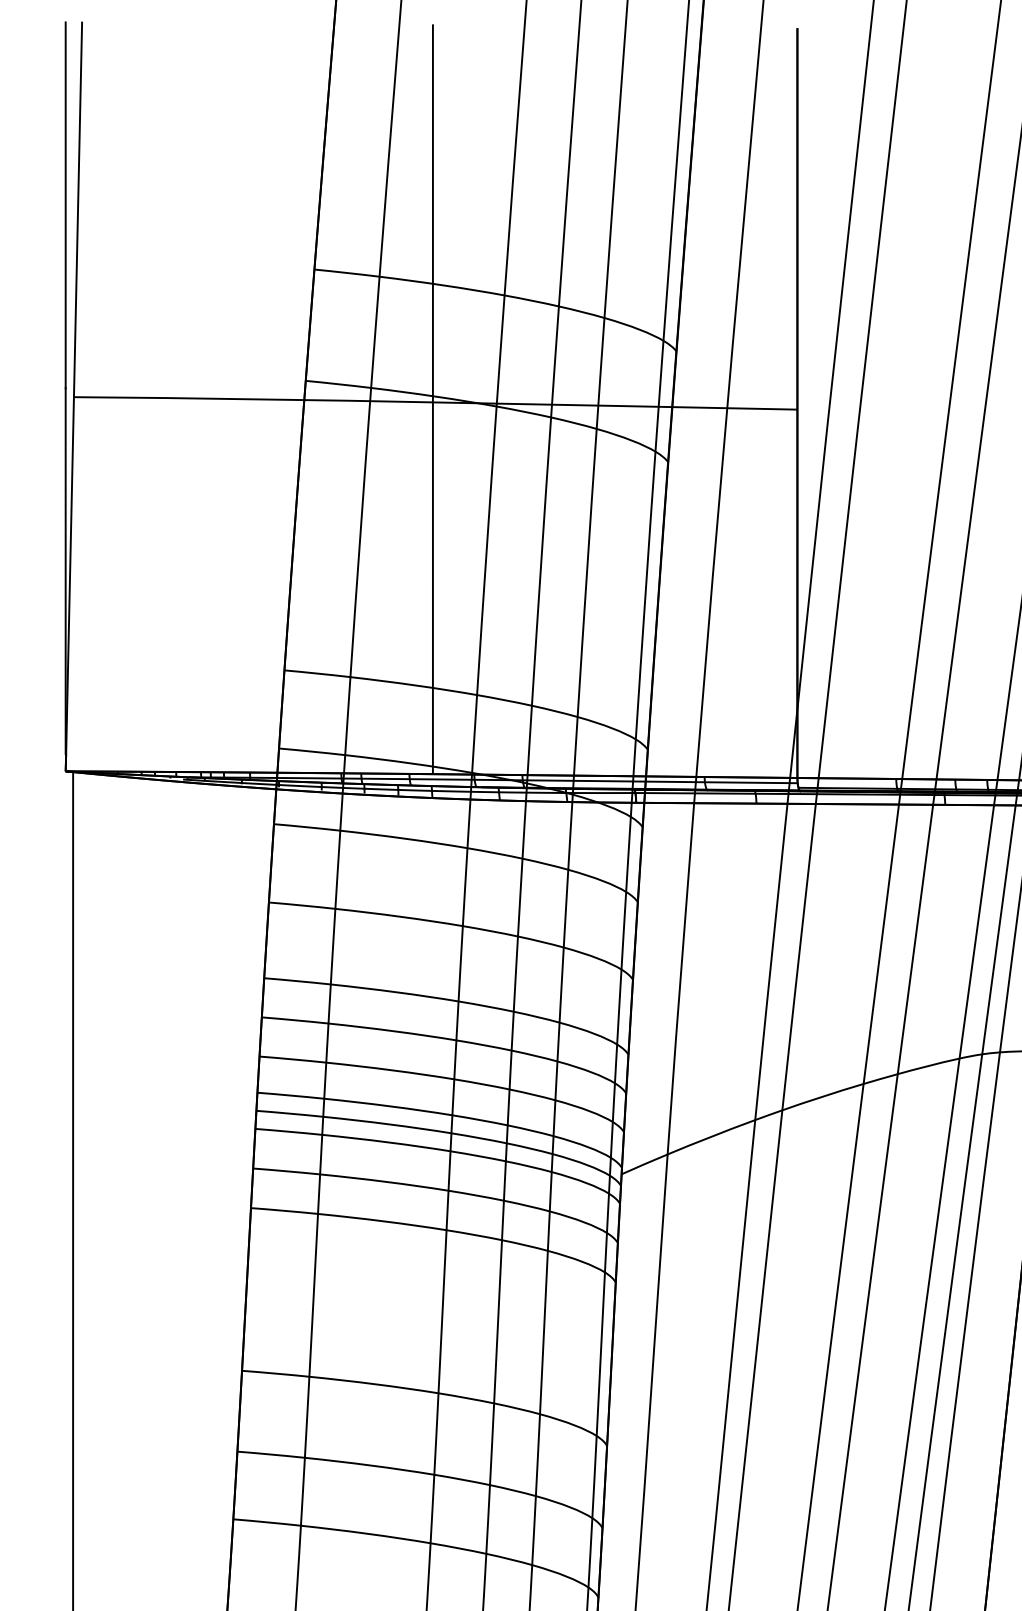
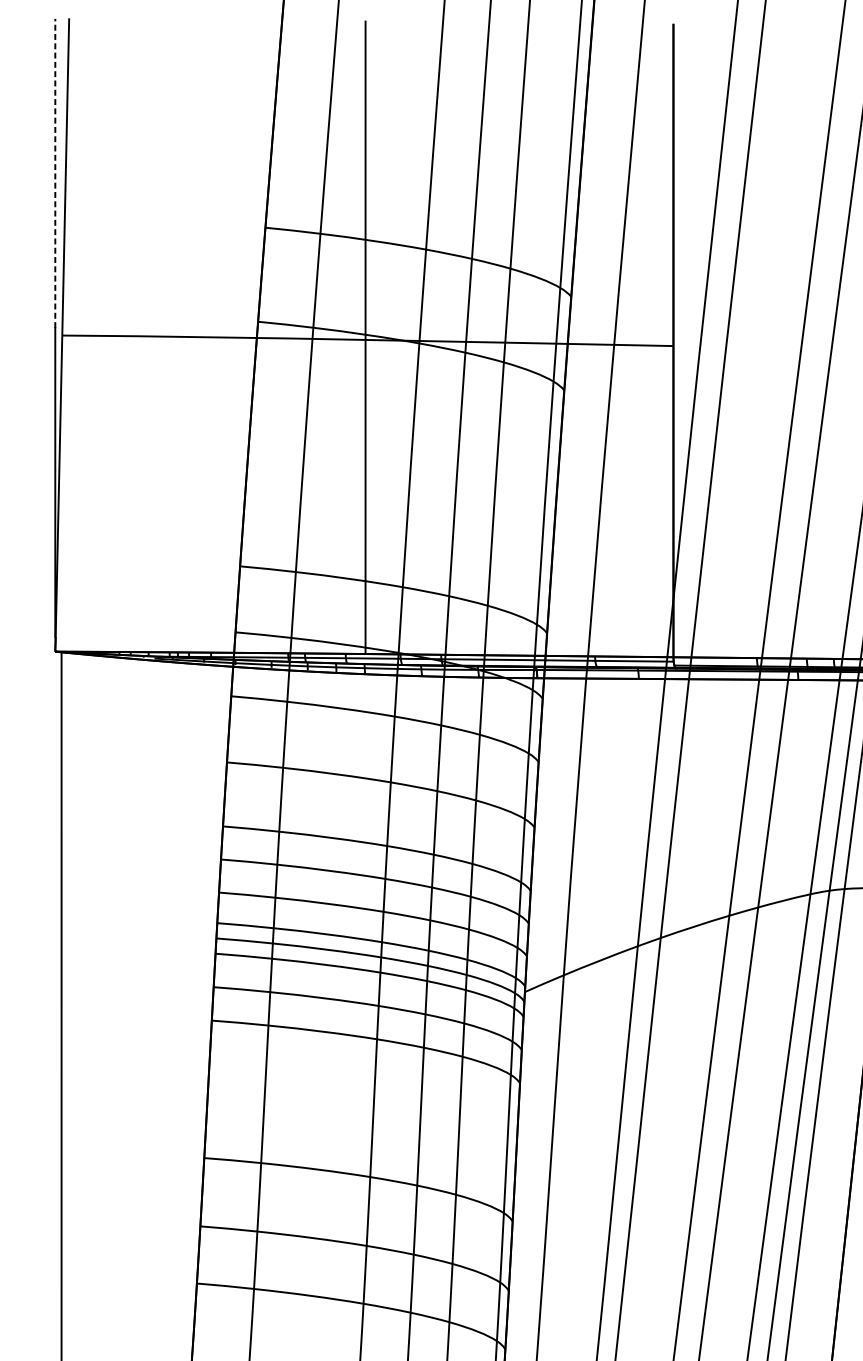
line: (65, 205) -> (55, 173), solid -> dashed

